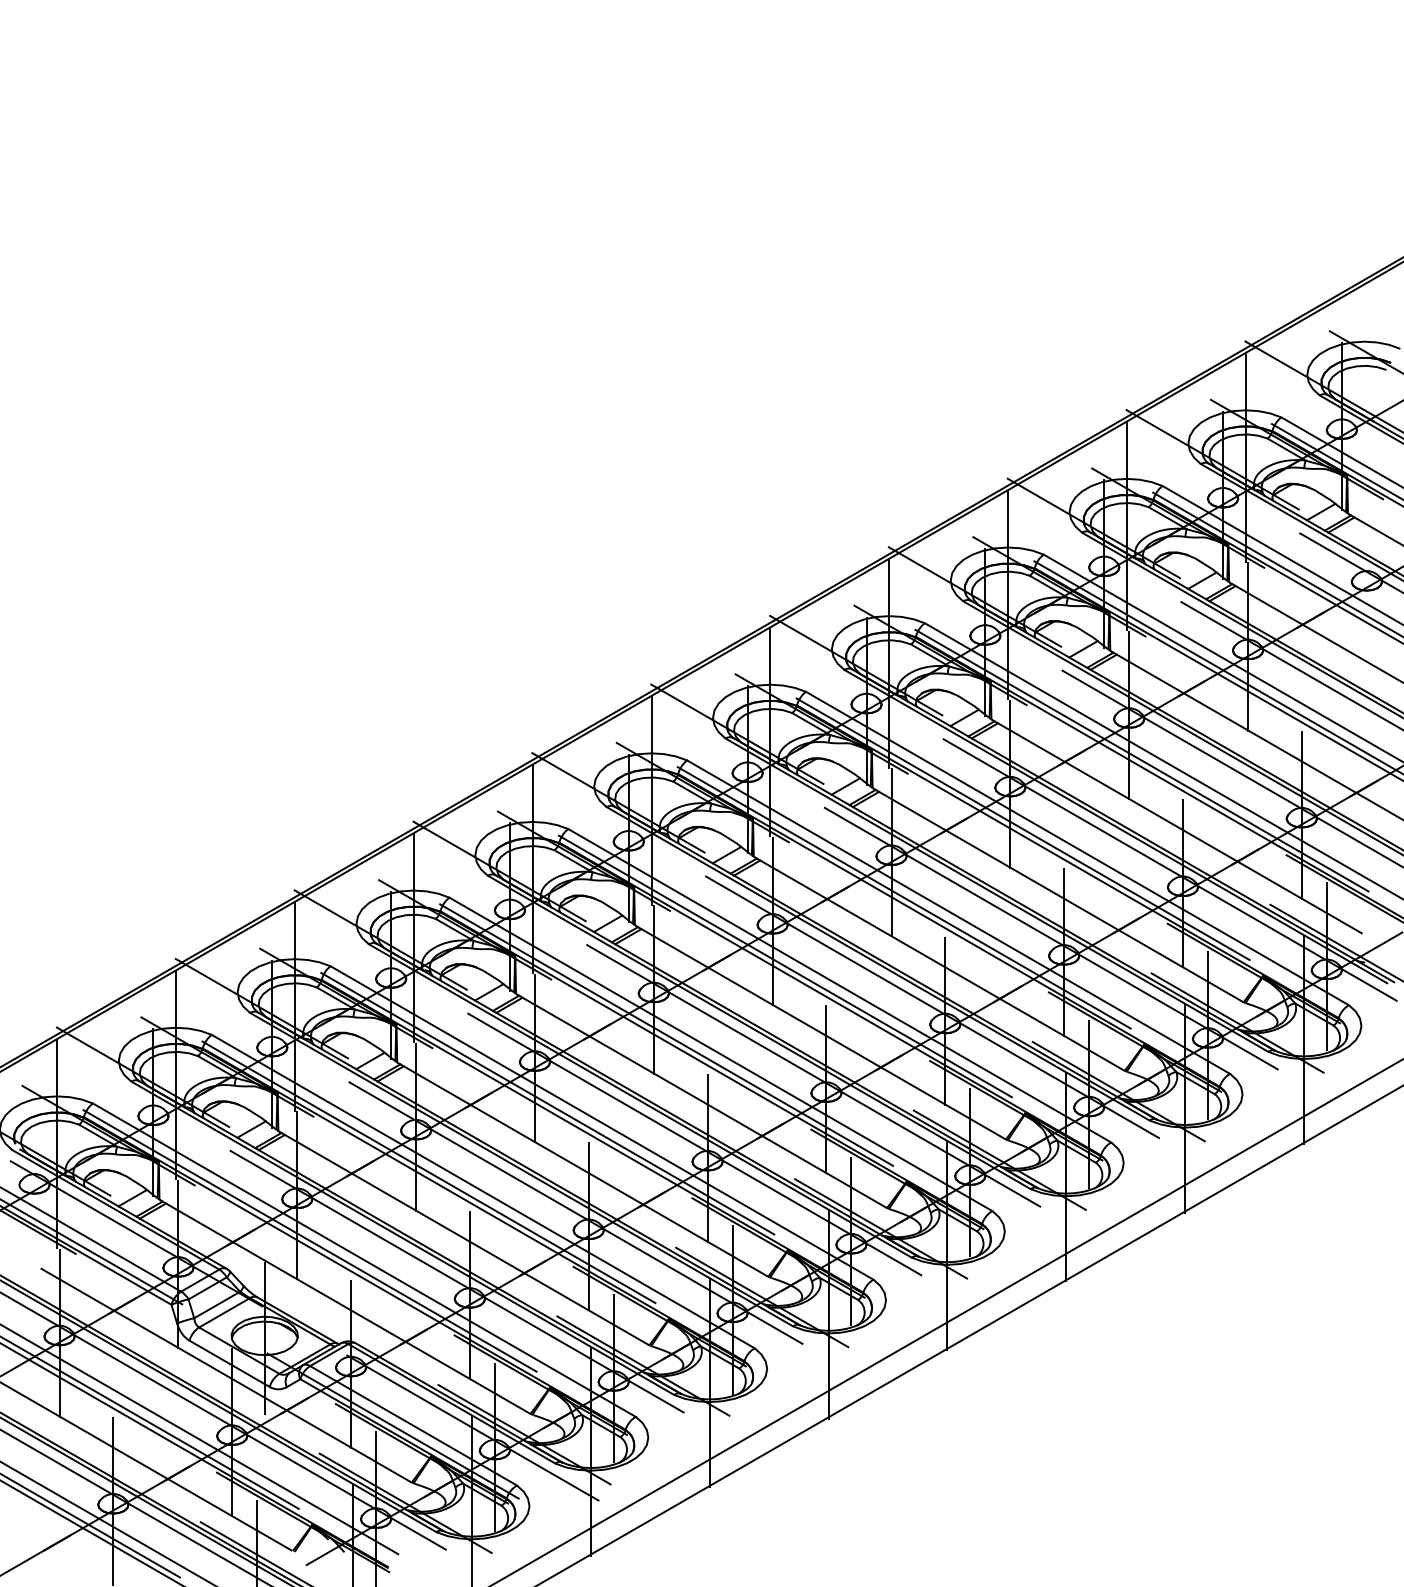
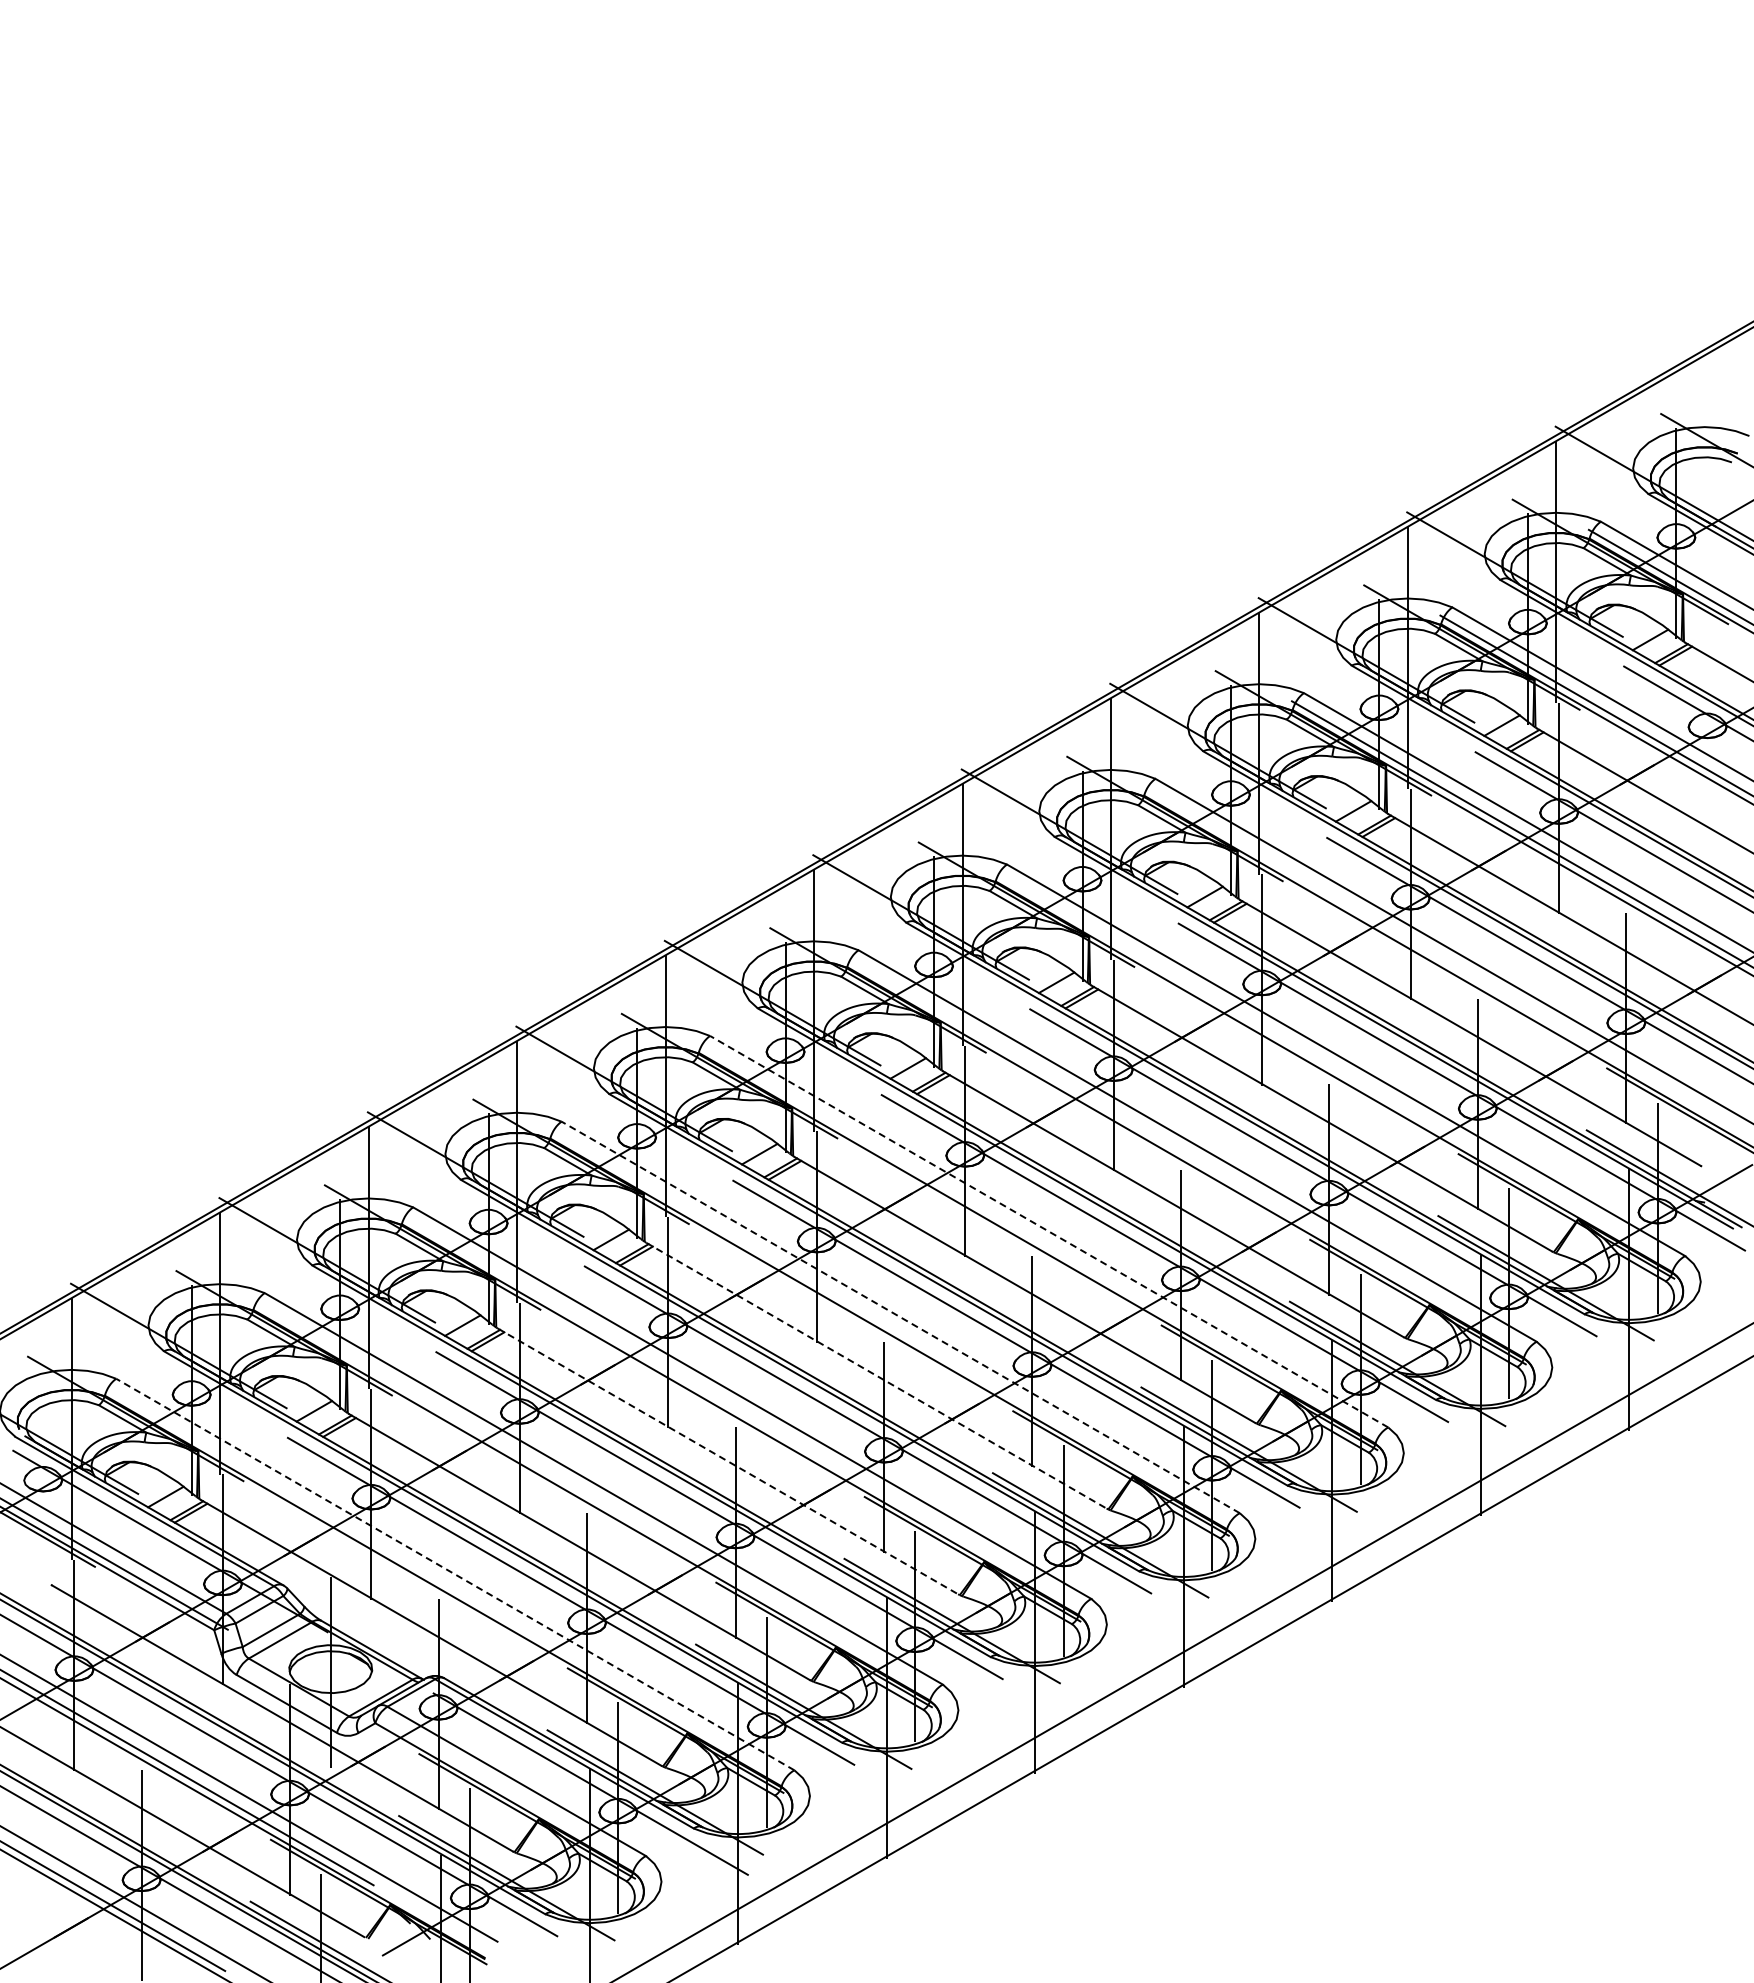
line: (1141, 760) -> (1426, 950), removed
line: (1023, 829) -> (1278, 1036), removed
line: (904, 897) -> (1129, 1121), removed
line: (785, 966) -> (981, 1207), removed
line: (840, 985) -> (1049, 1231), solid -> dashed
line: (666, 1035) -> (832, 1293), removed
line: (720, 1054) -> (900, 1317), solid -> dashed
line: (701, 1100) -> (876, 1375), solid -> dashed
line: (547, 1103) -> (684, 1378), removed
line: (583, 1169) -> (728, 1461), solid -> dashed
line: (428, 1172) -> (535, 1464), removed
line: (310, 1240) -> (387, 1550), removed
line: (364, 1260) -> (455, 1574), solid -> dashed
line: (393, 1425) -> (491, 1781), removed

